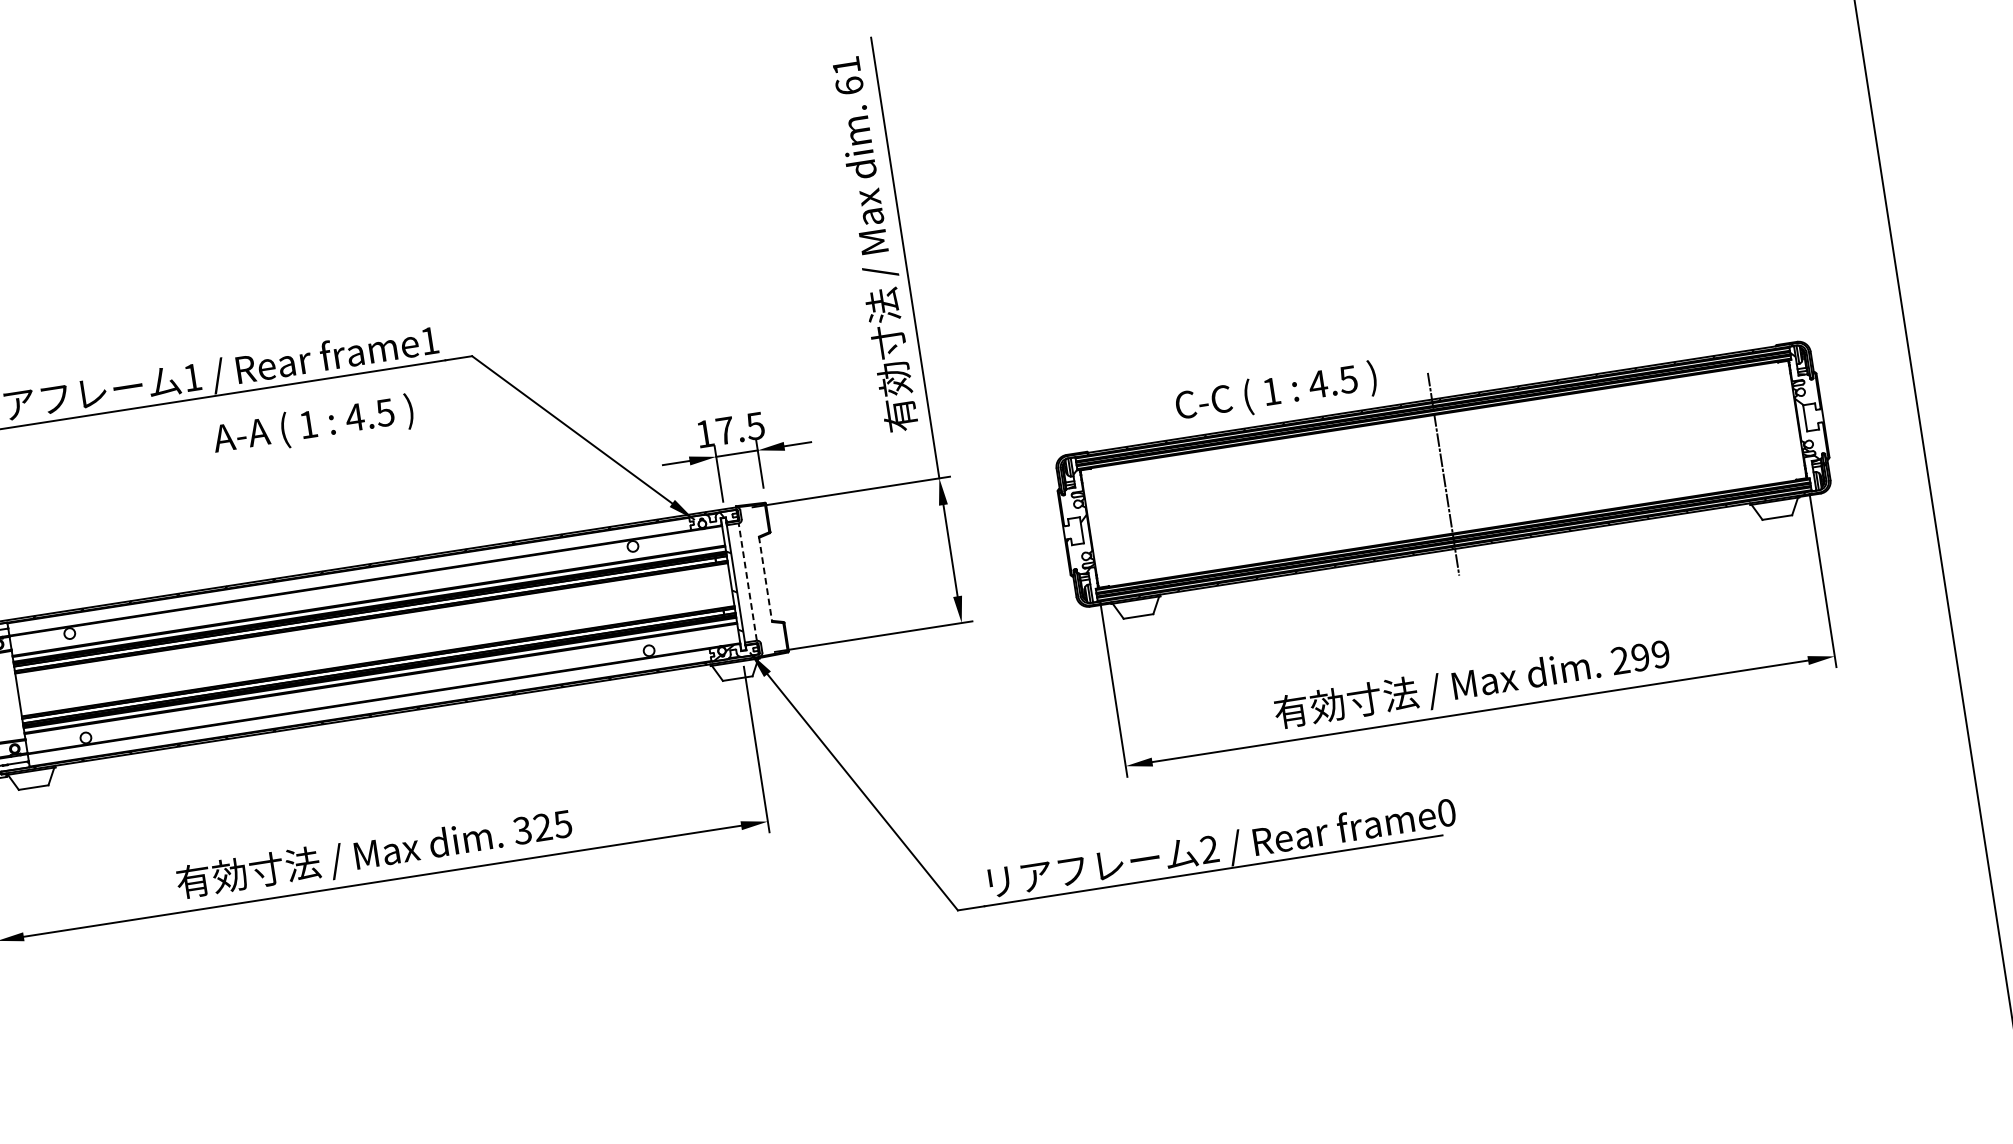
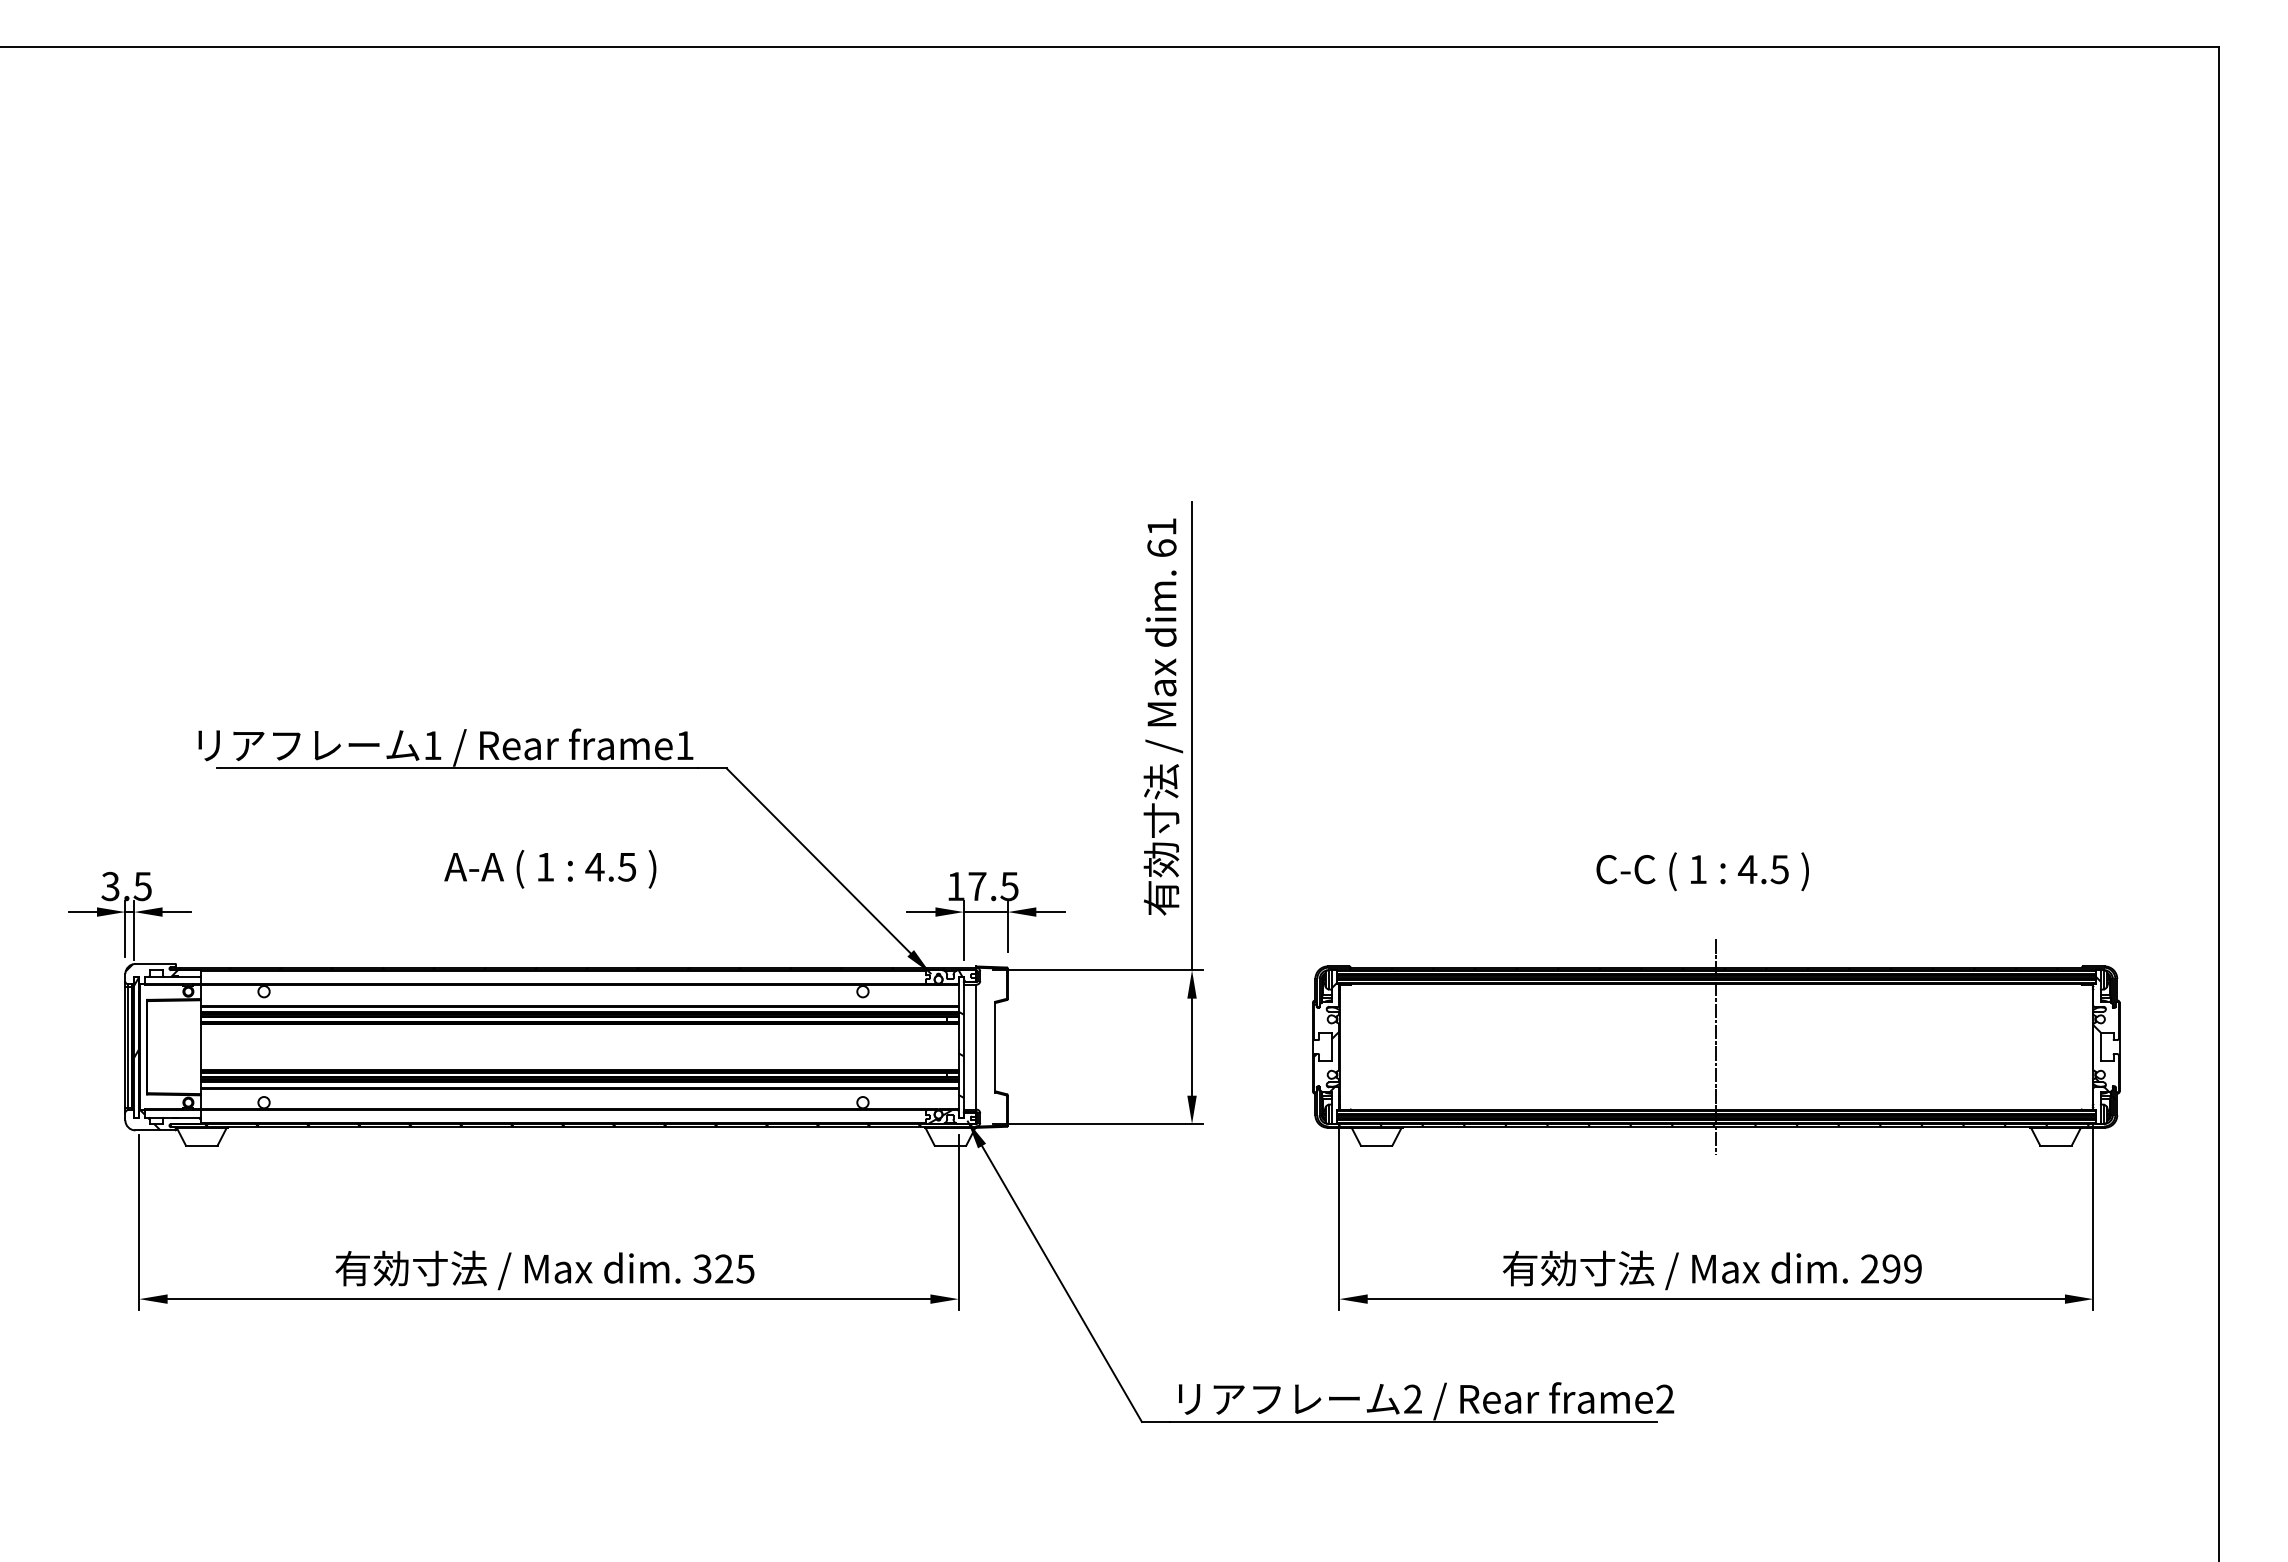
text: (1276, 392) -> (1702, 871), moved
text: (313, 425) -> (550, 868), moved
line: (765, 579) -> (995, 1047), dashed -> solid
line: (747, 581) -> (976, 1046), dashed -> solid
text: (1446, 812) -> (1665, 1398), frame0 -> frame2

